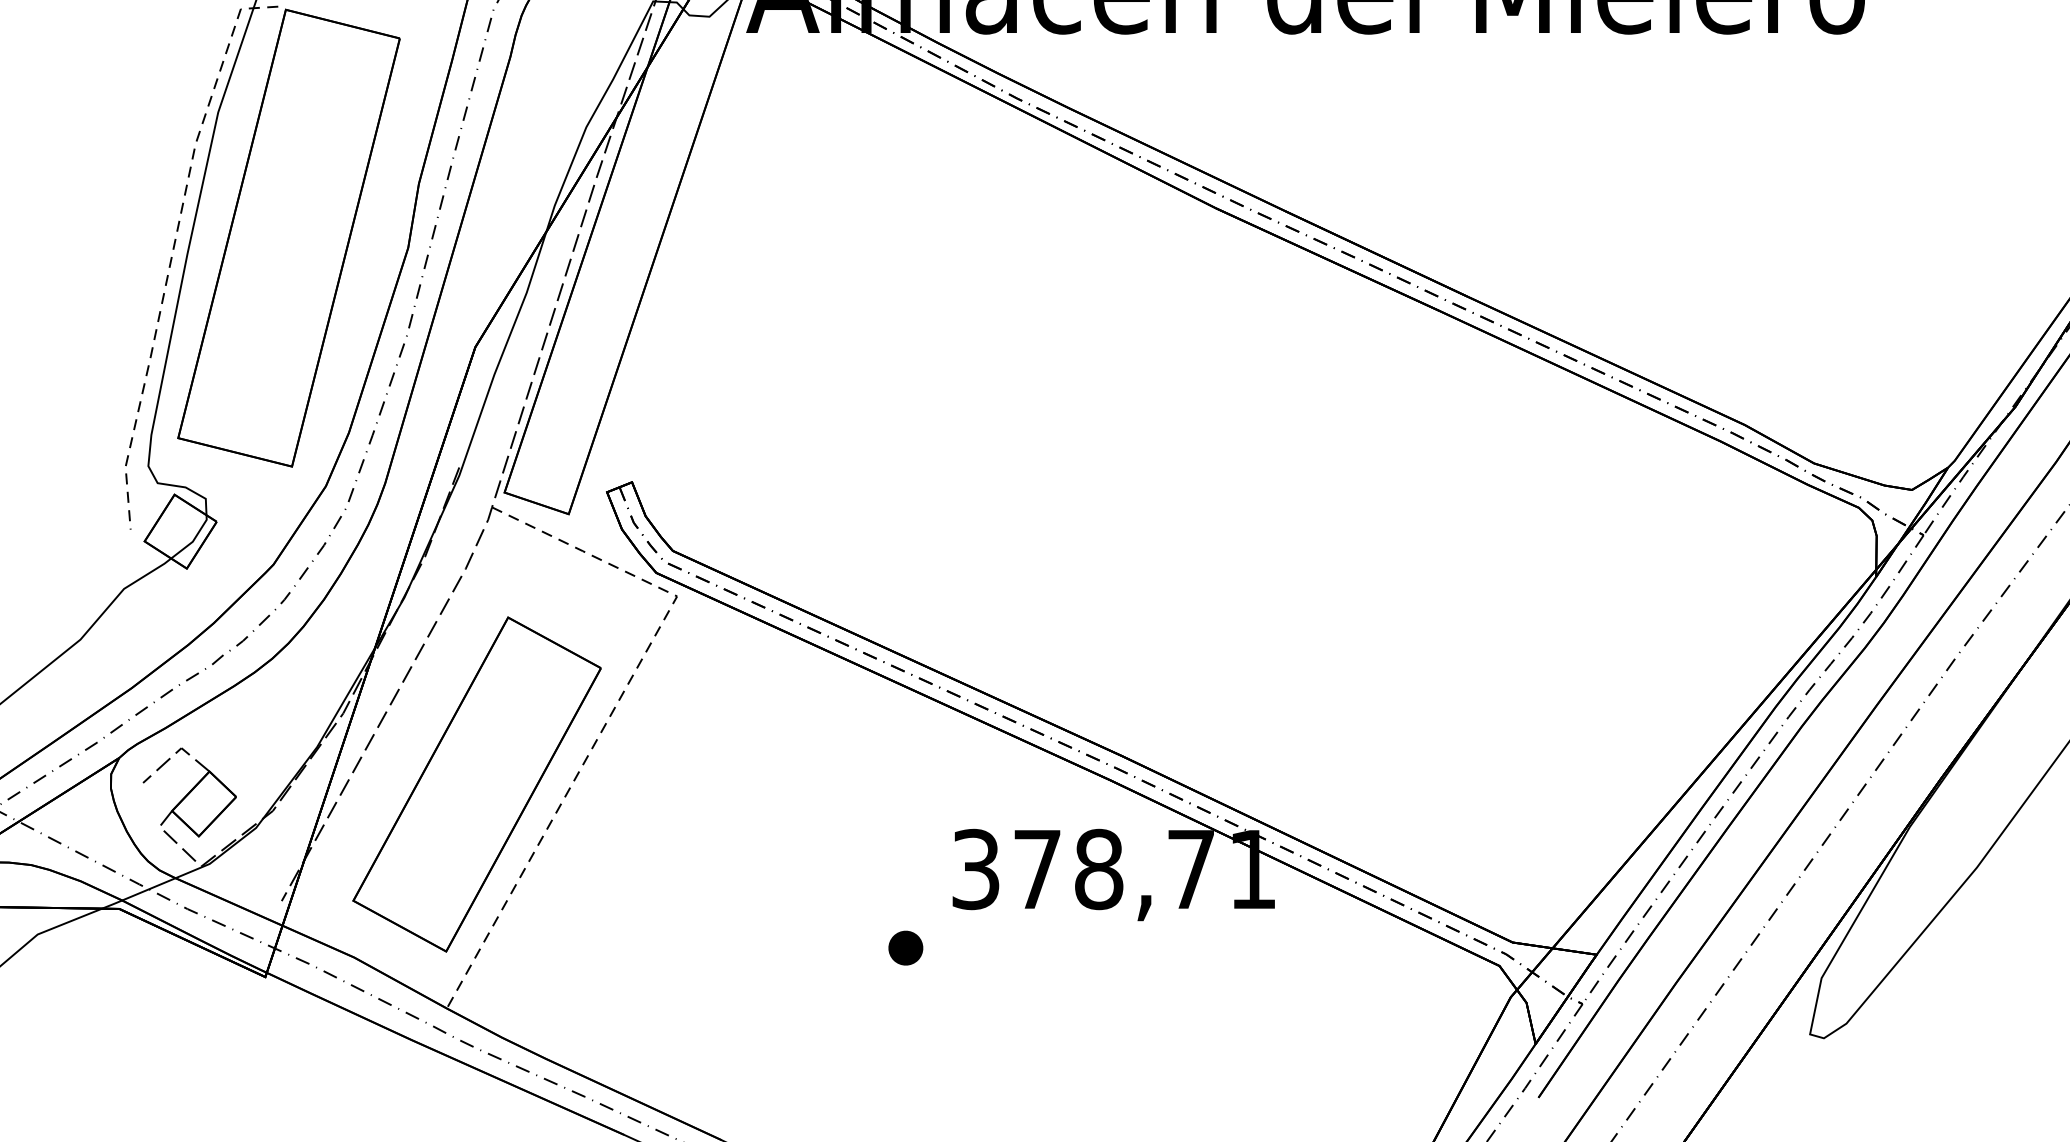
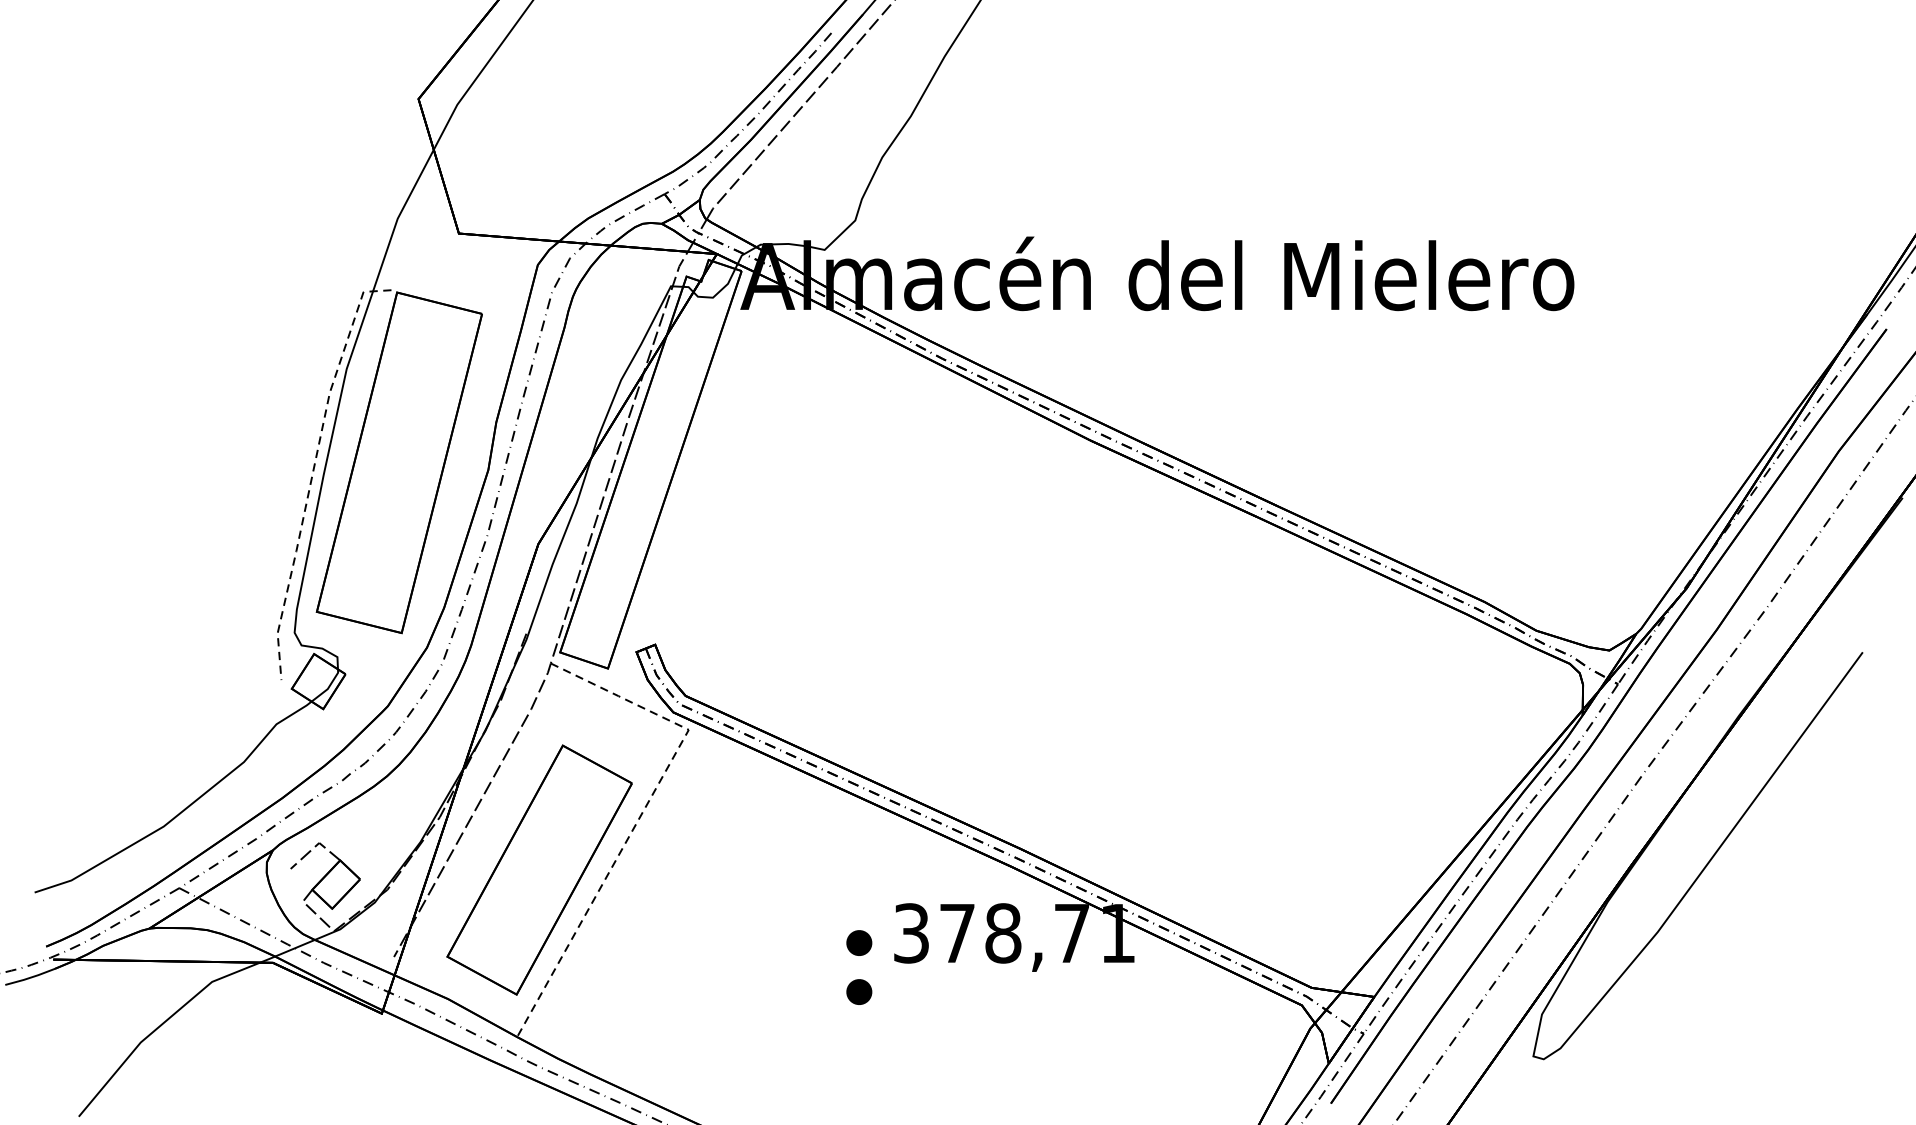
part: (906, 881) -> (859, 942), added

